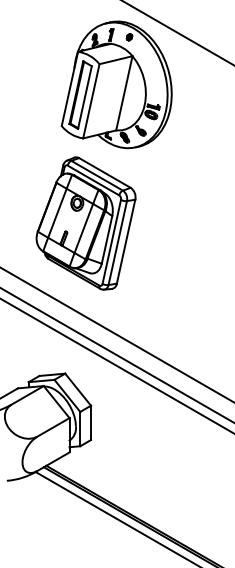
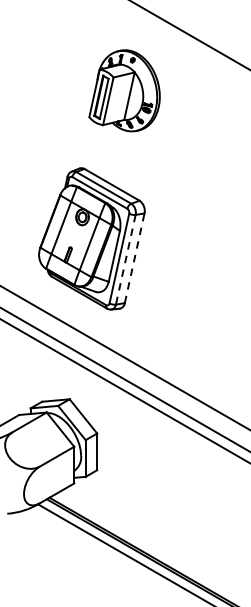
part: (116, 84) -> (124, 90), size x0.6
line: (126, 241) -> (135, 258), solid -> dashed
line: (117, 243) -> (125, 260), solid -> dashed

